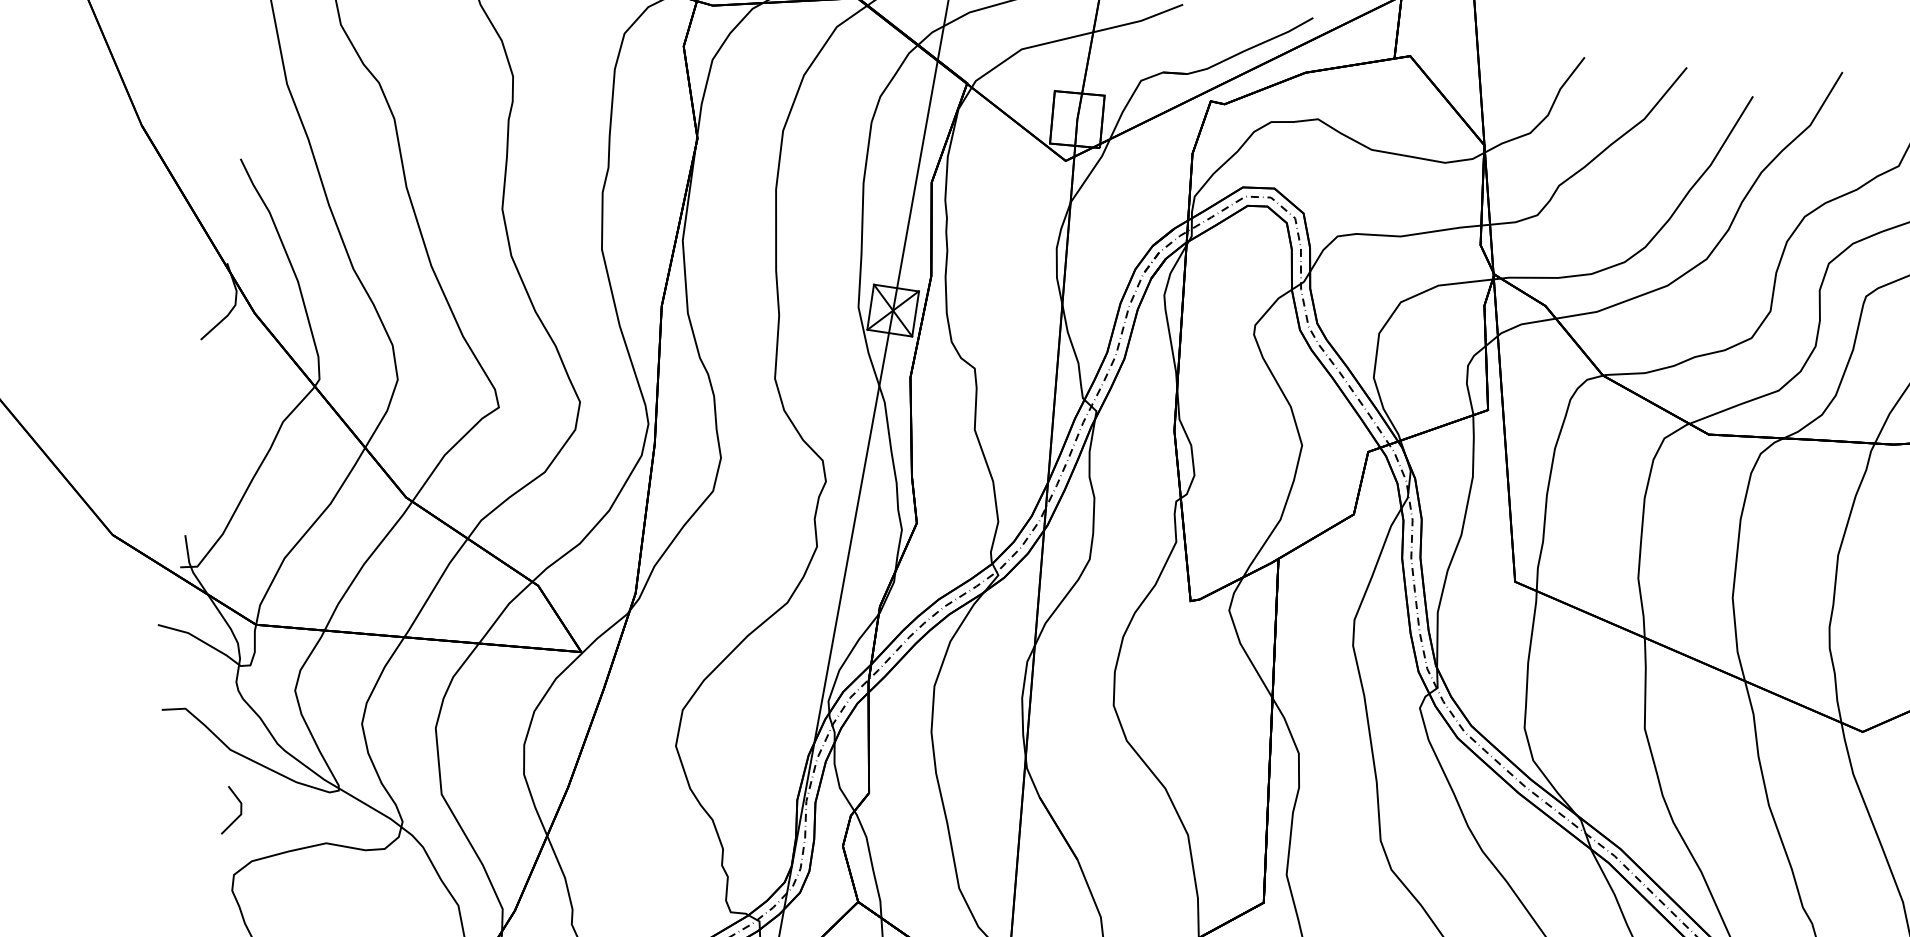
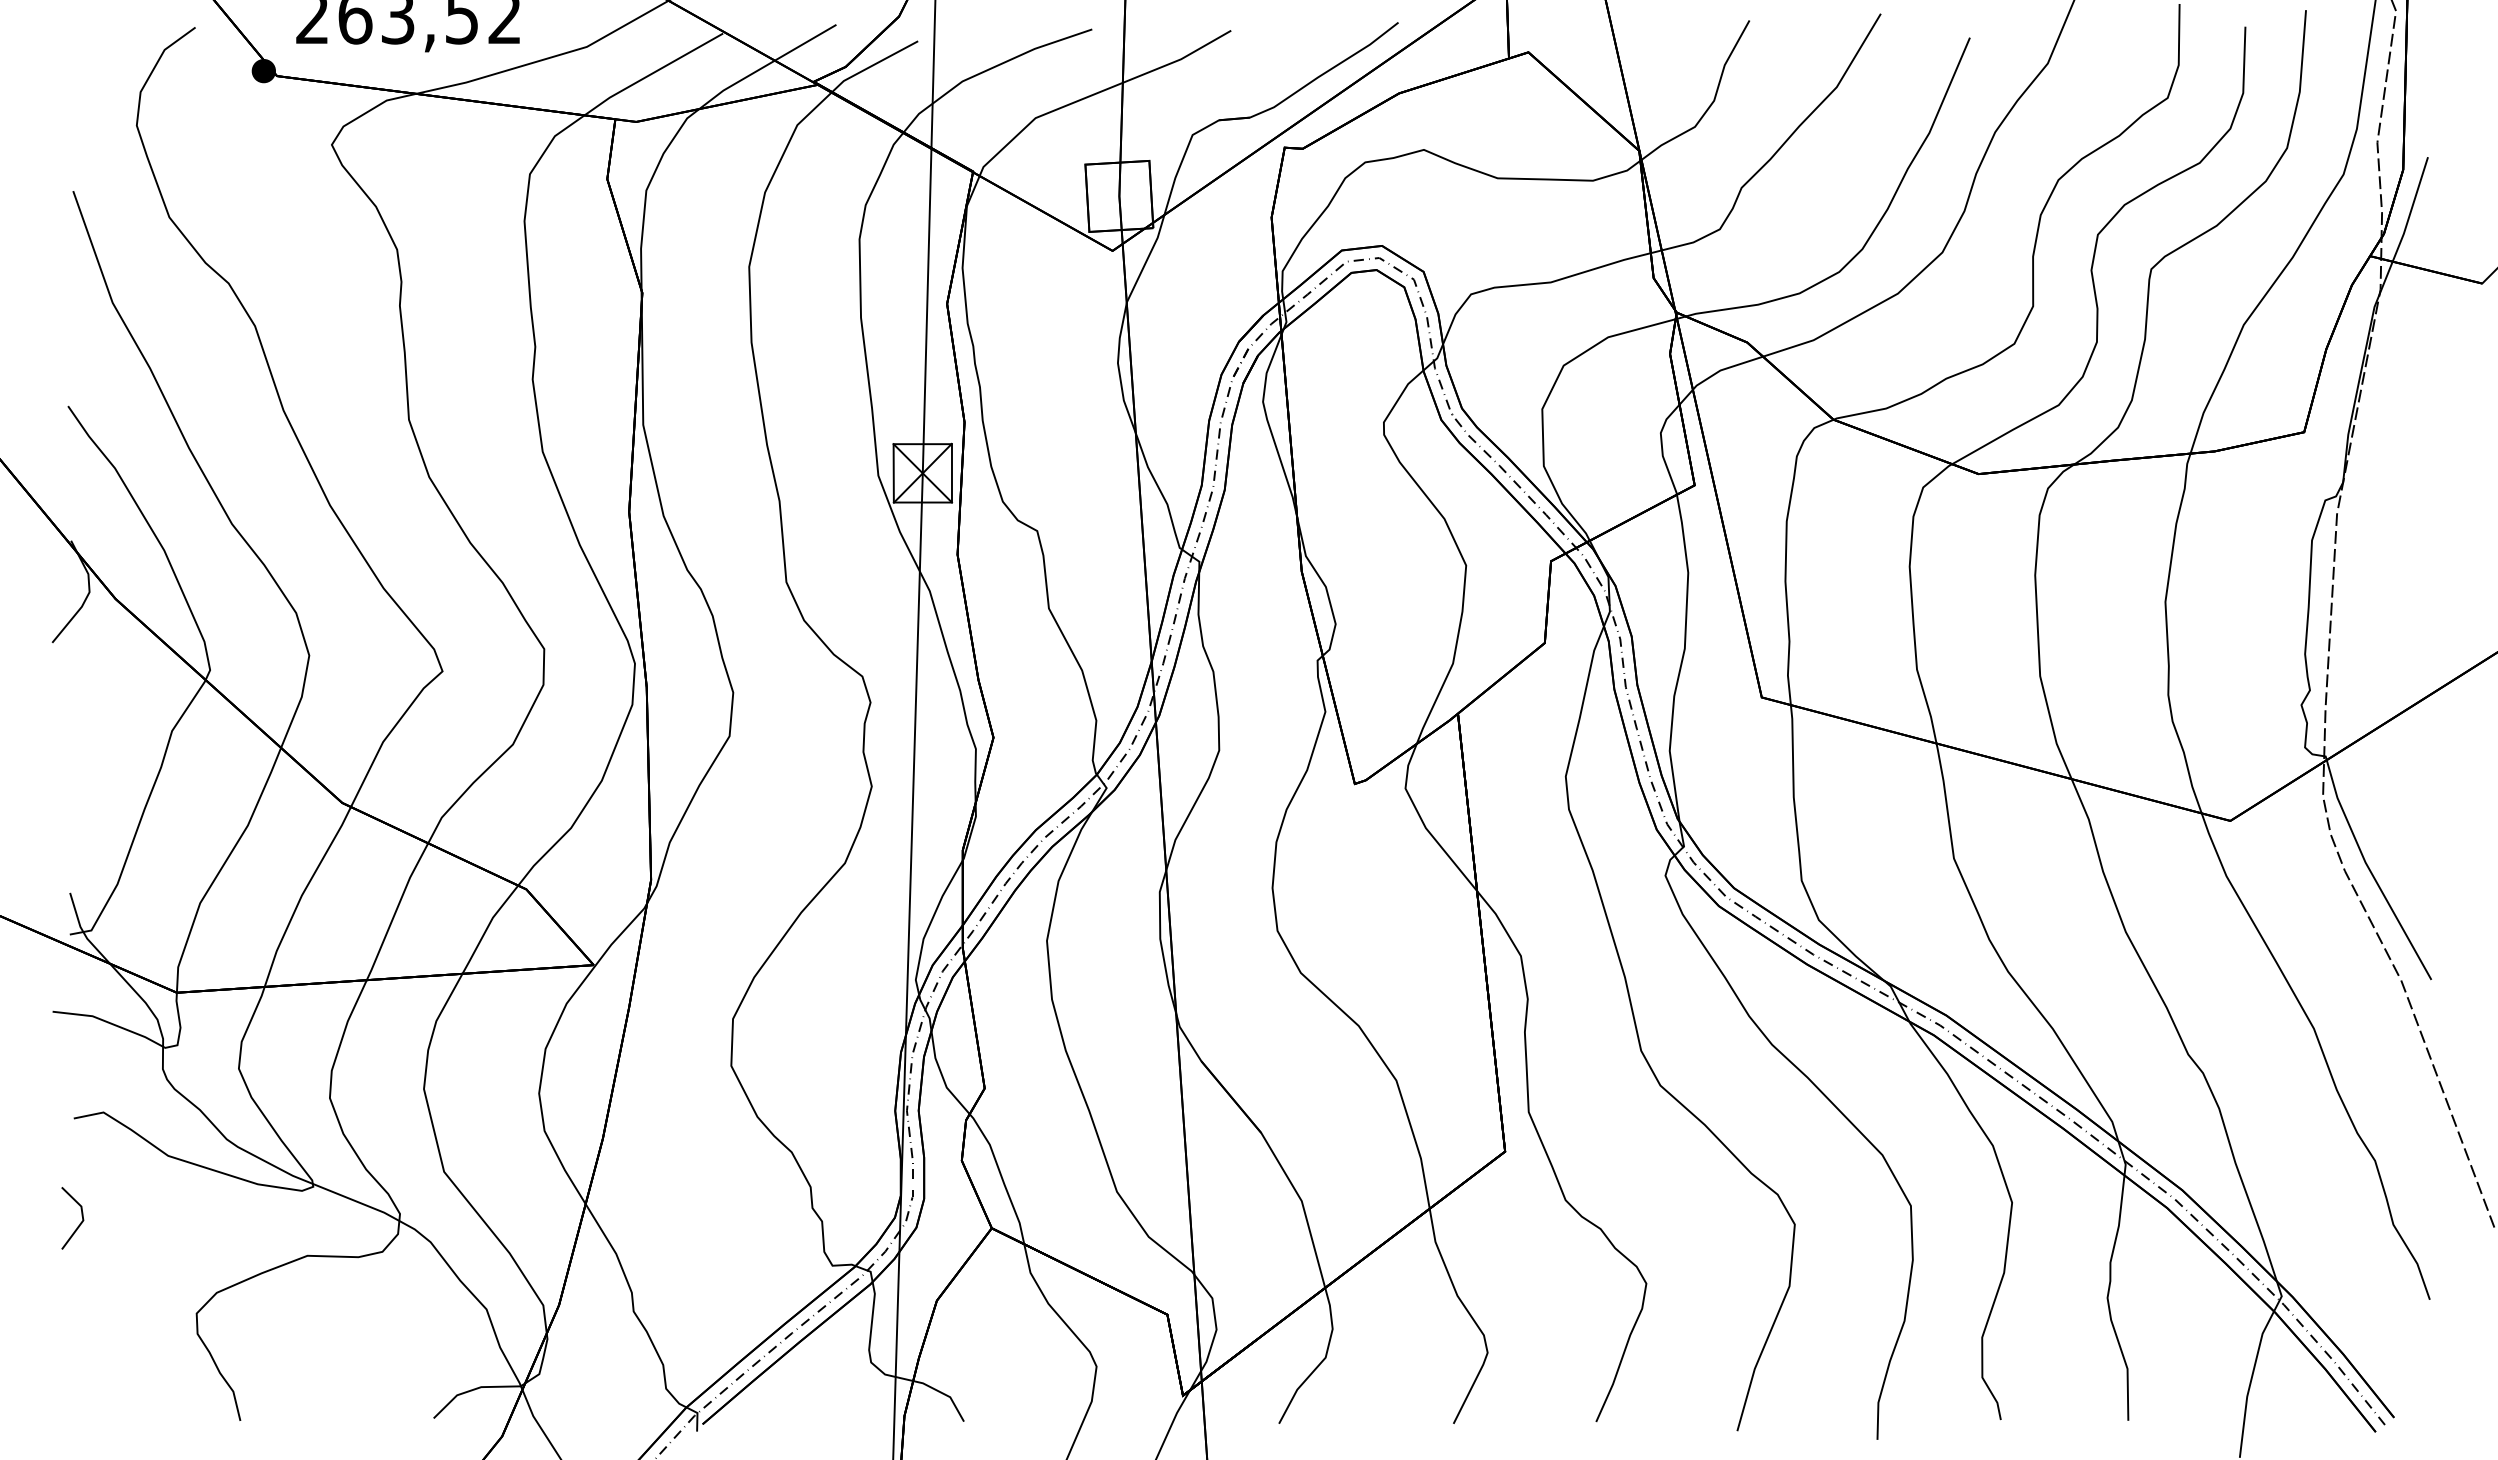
line: (237, 816) -> (79, 1223), moved

